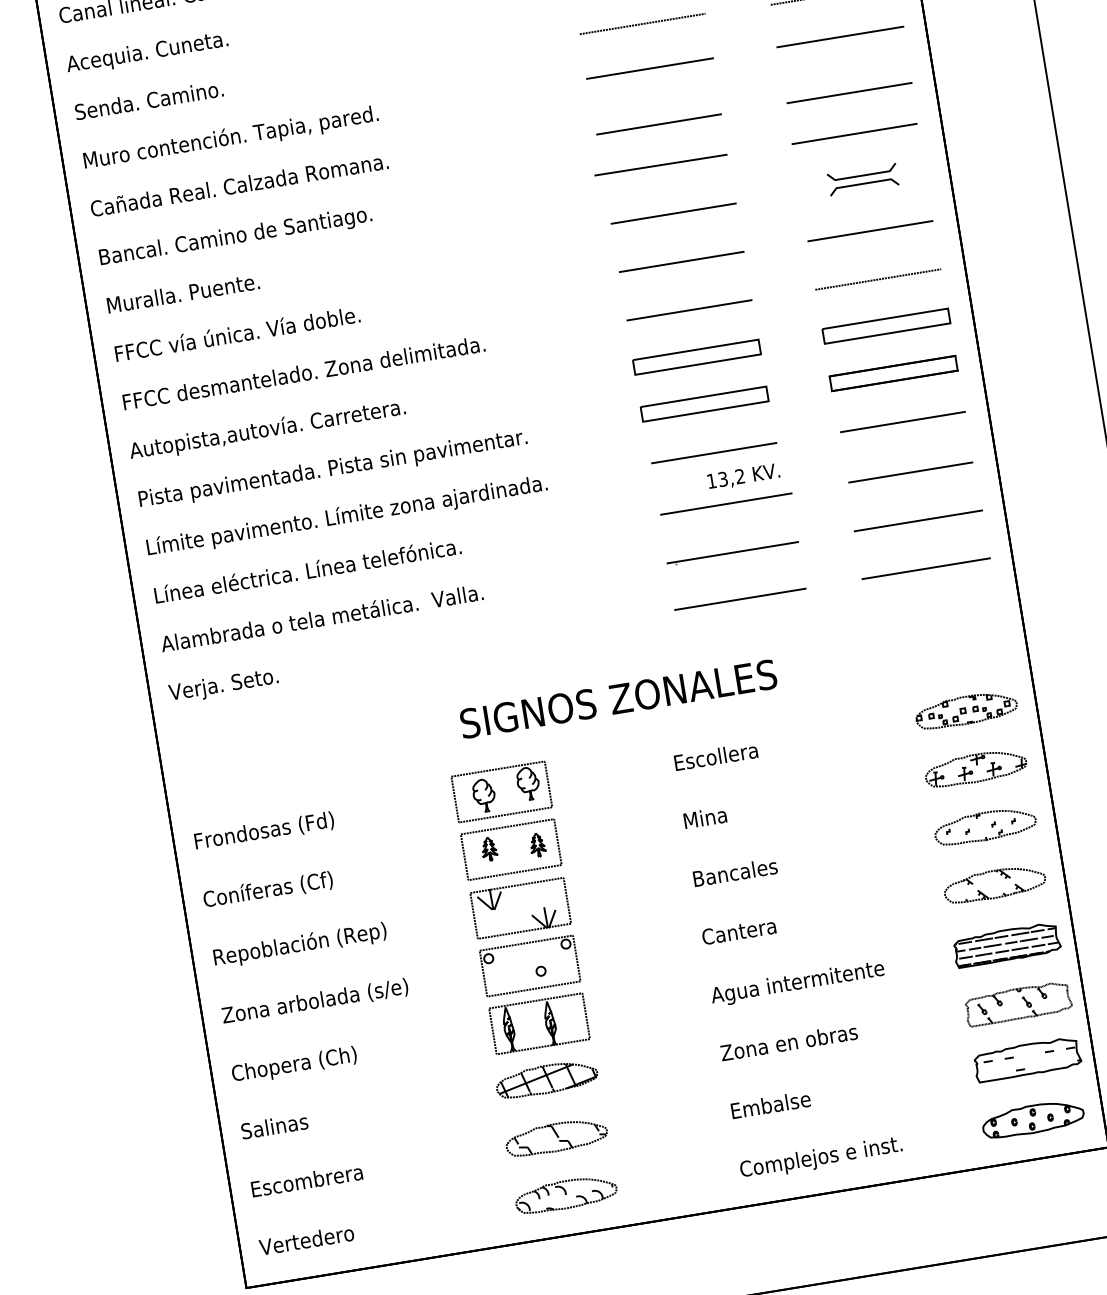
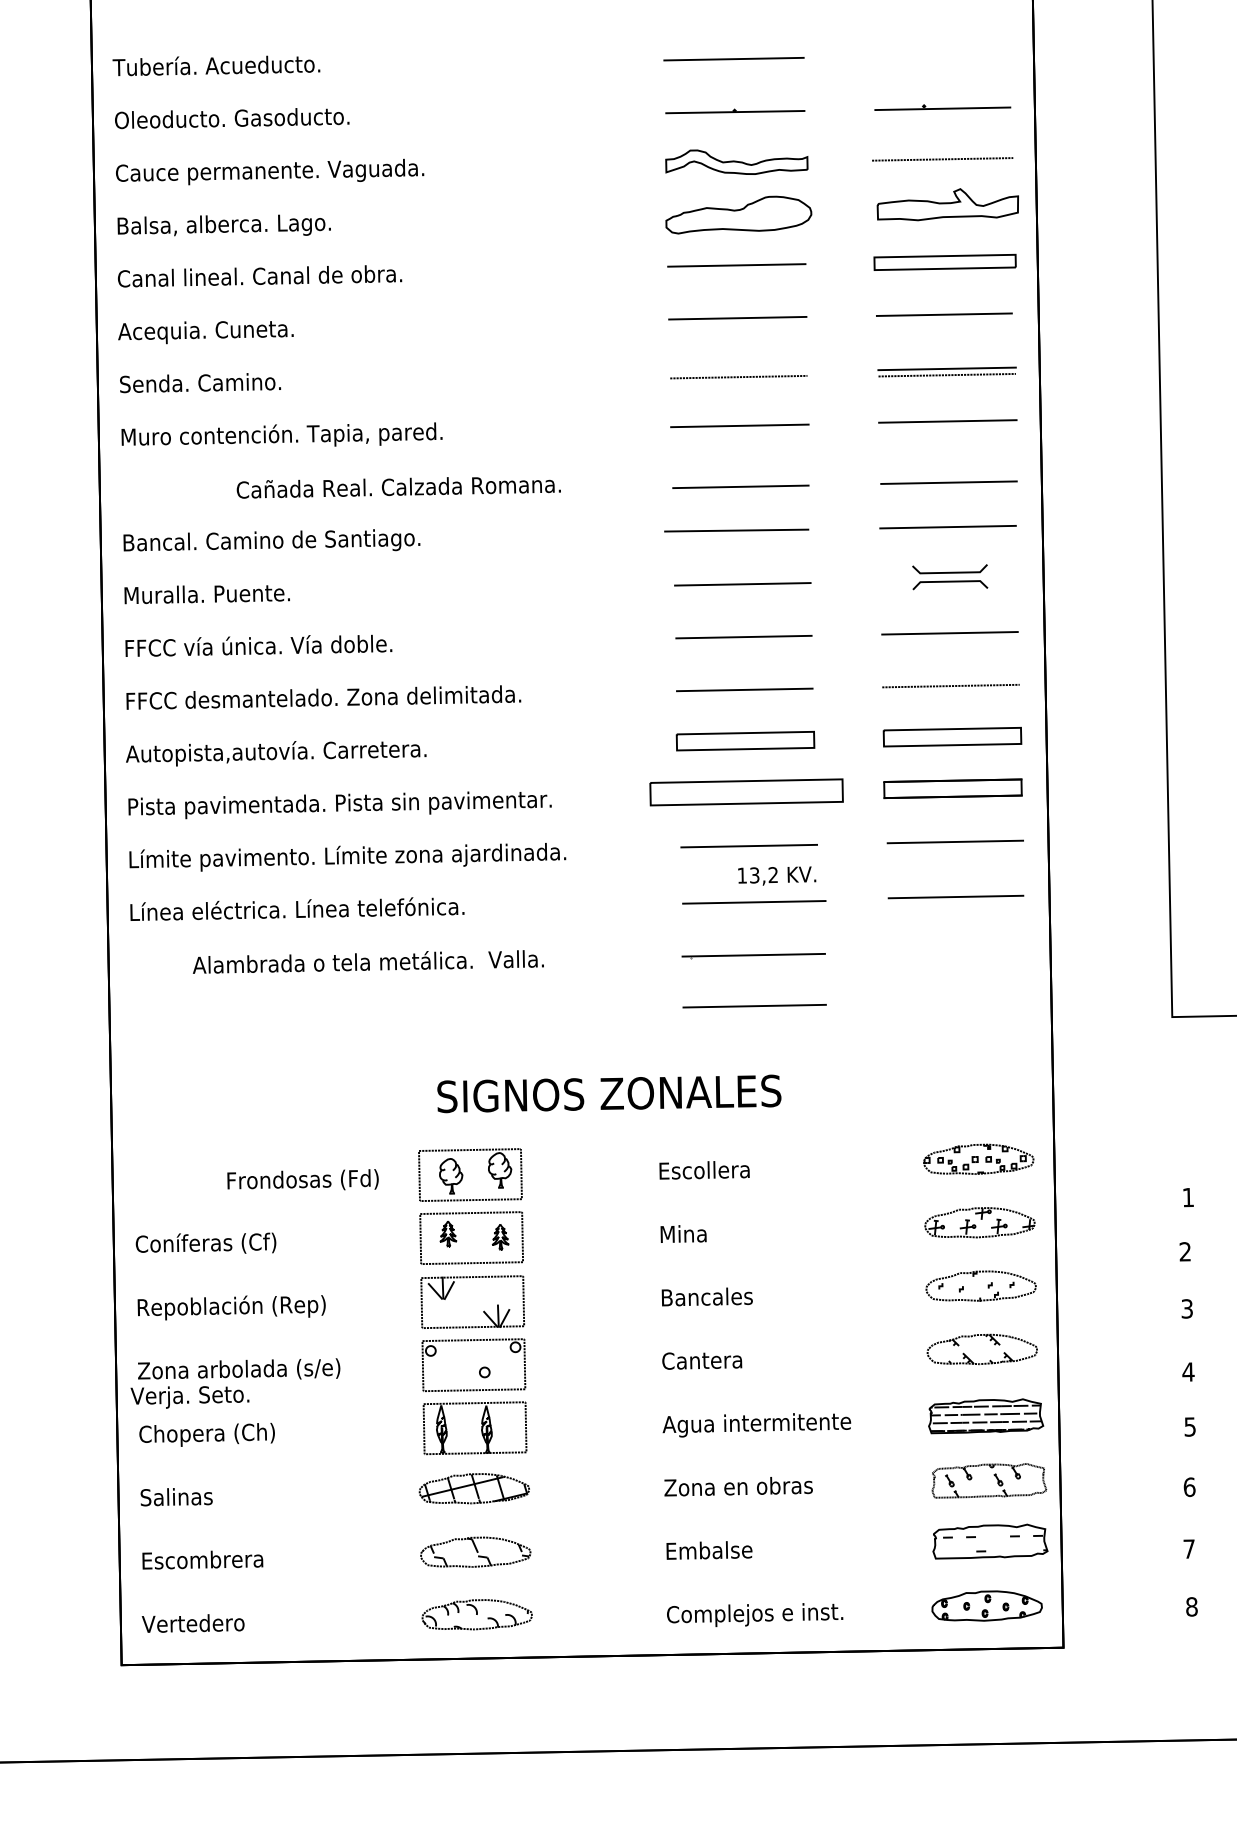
text: (239, 185) -> (398, 487), moved
part: (704, 404) -> (746, 792), size x1.4
line: (918, 520) -> (956, 949), removed
line: (925, 568) -> (957, 1001), removed
text: (322, 617) -> (368, 961), moved
text: (223, 686) -> (189, 1397), moved
text: (263, 830) -> (302, 1179), moved

